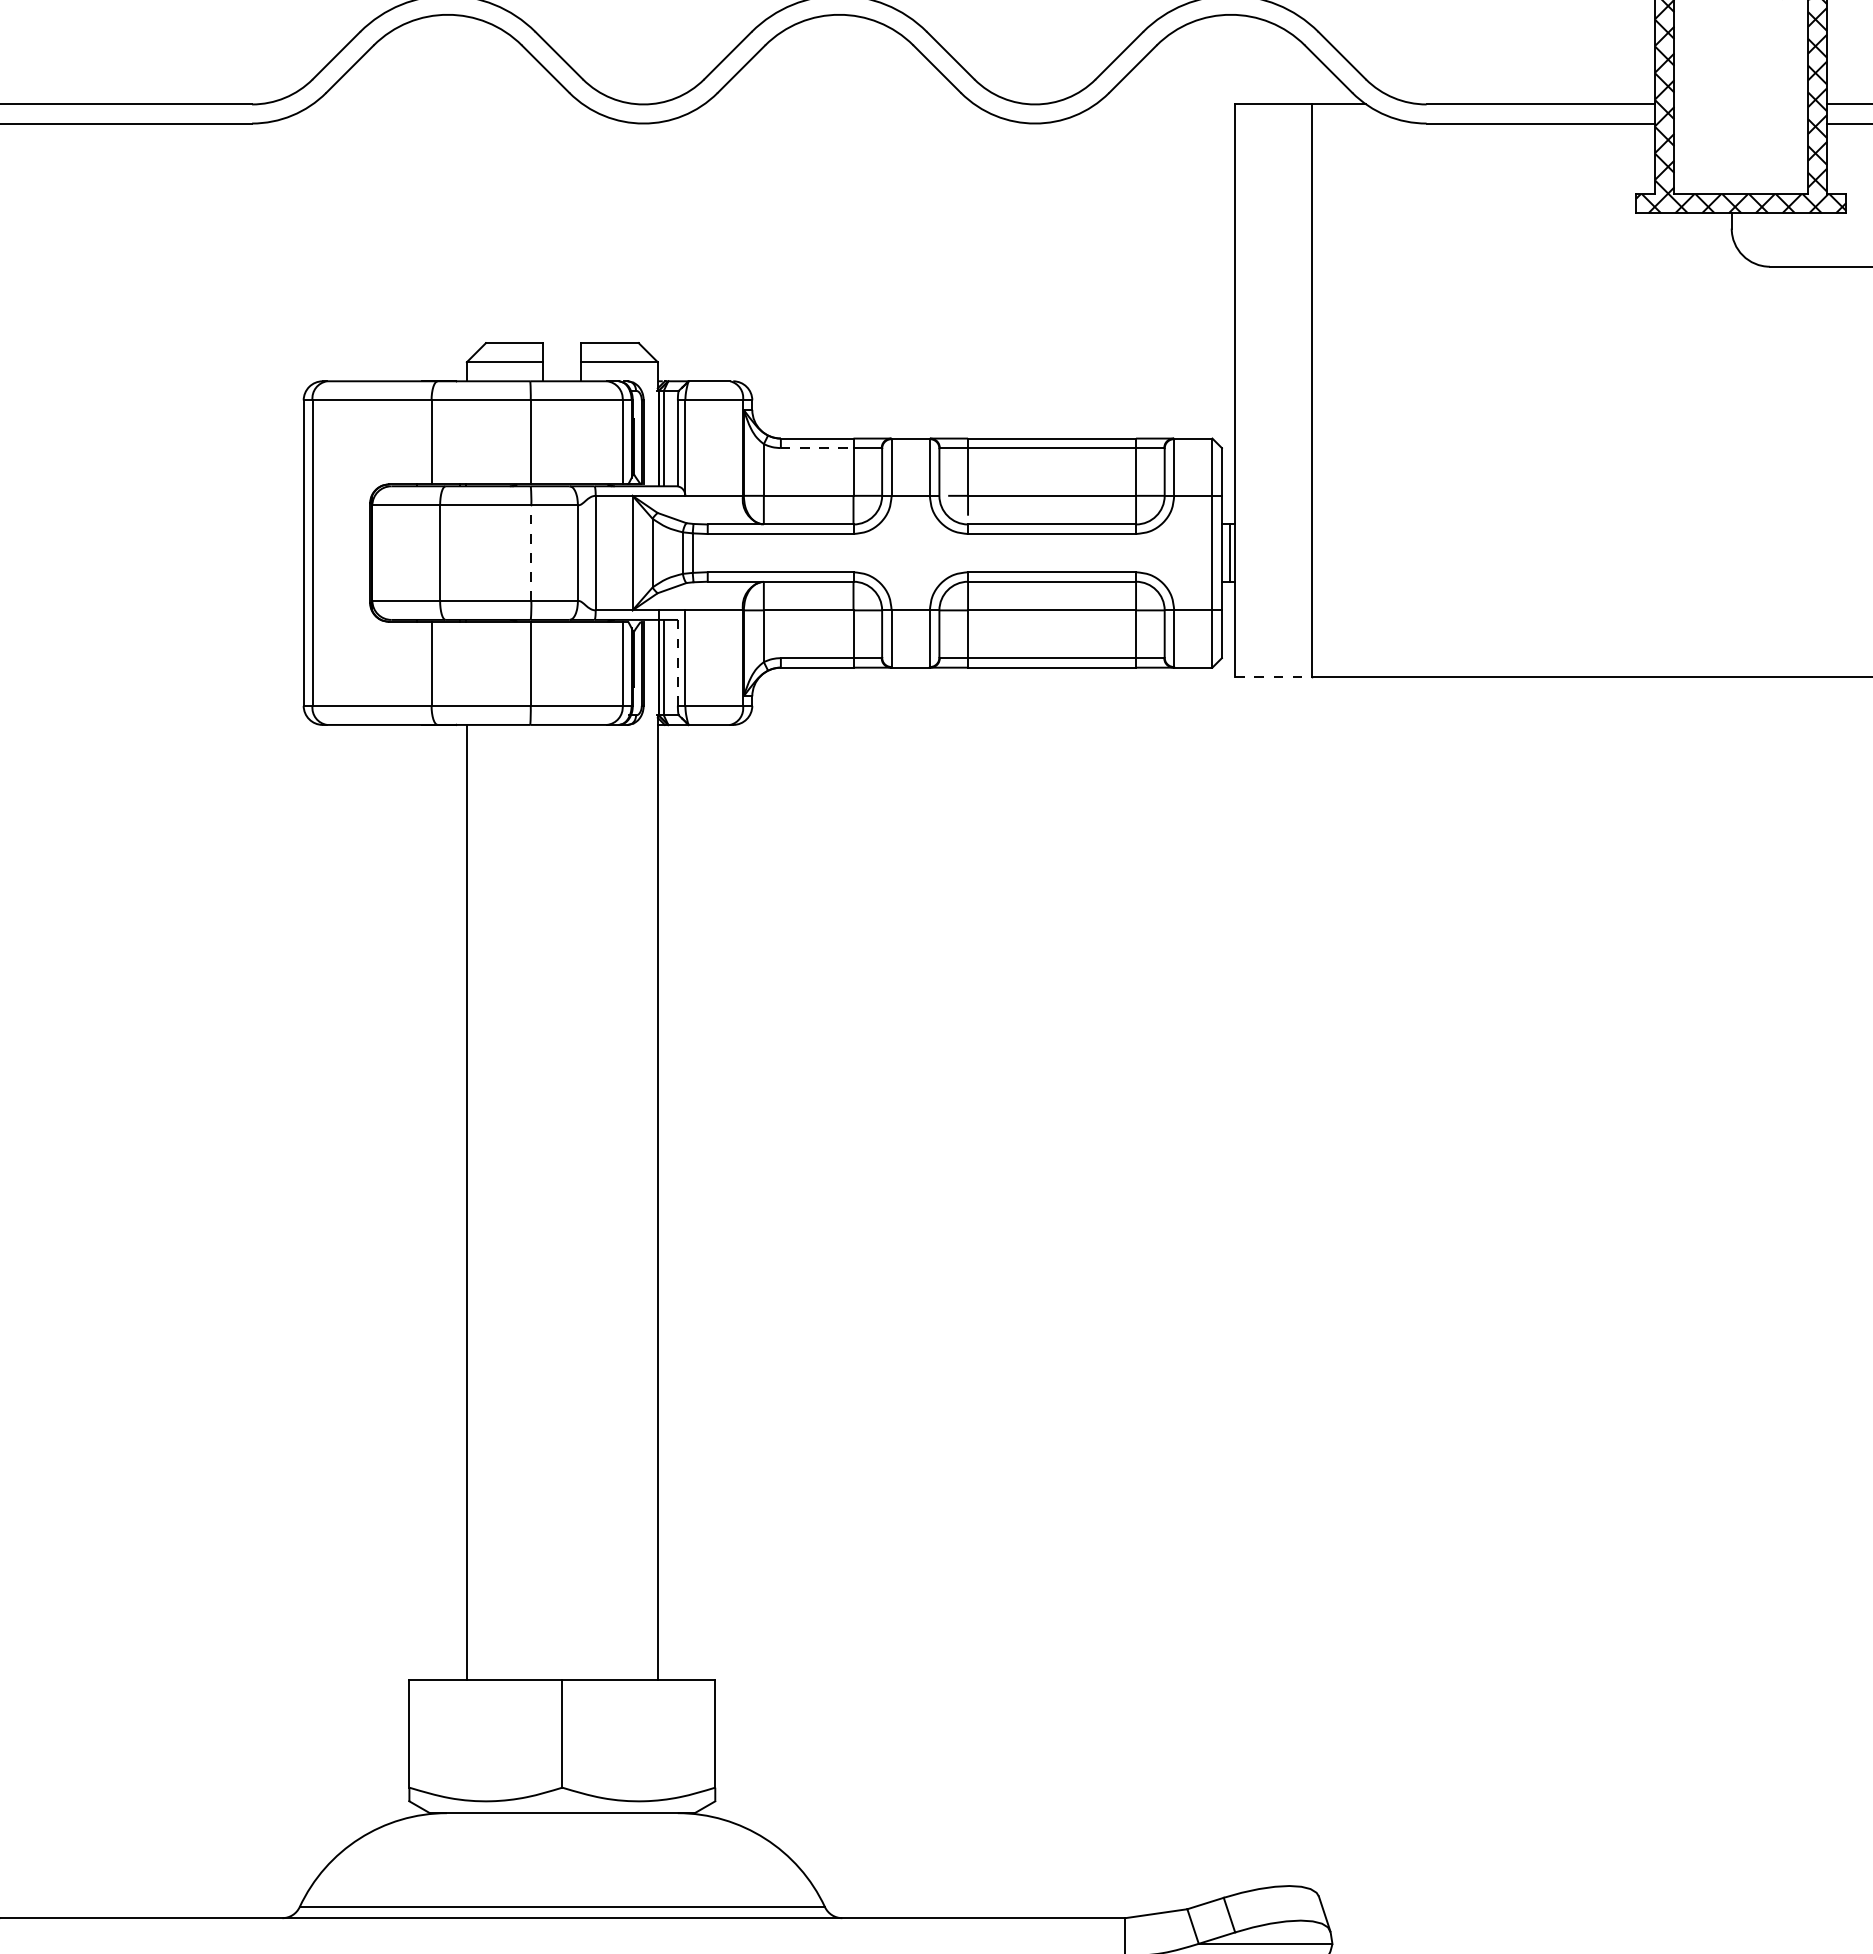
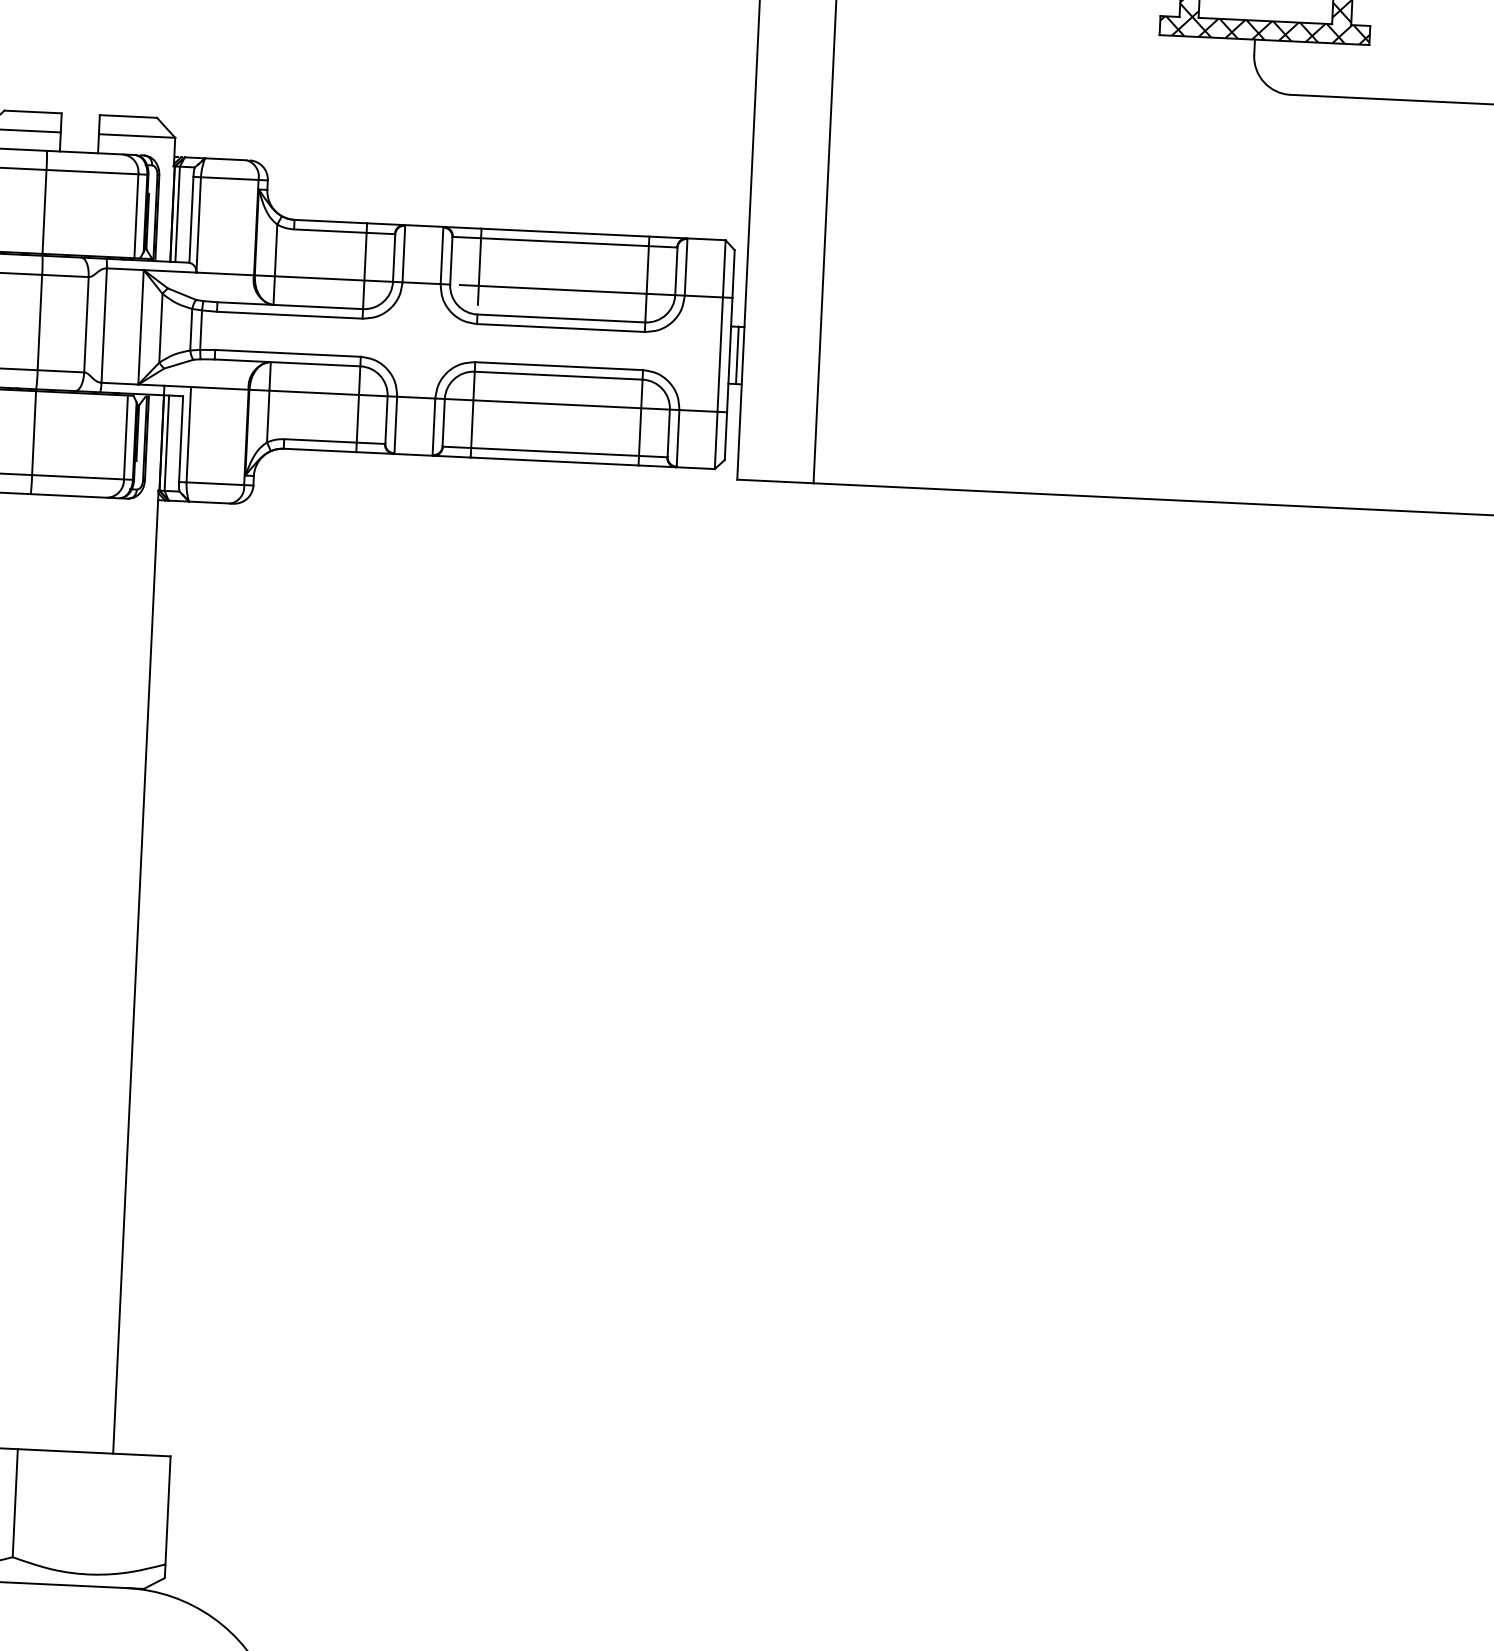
line: (817, 448) -> (330, 231), dashed -> solid
line: (531, 553) -> (40, 322), dashed -> solid
line: (677, 663) -> (180, 439), dashed -> solid
line: (1274, 677) -> (776, 481), dashed -> solid

